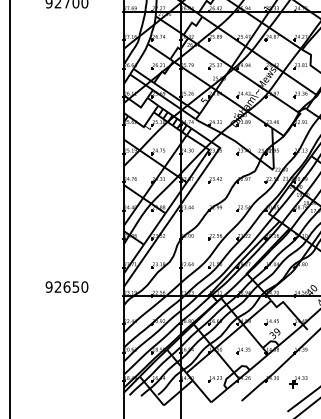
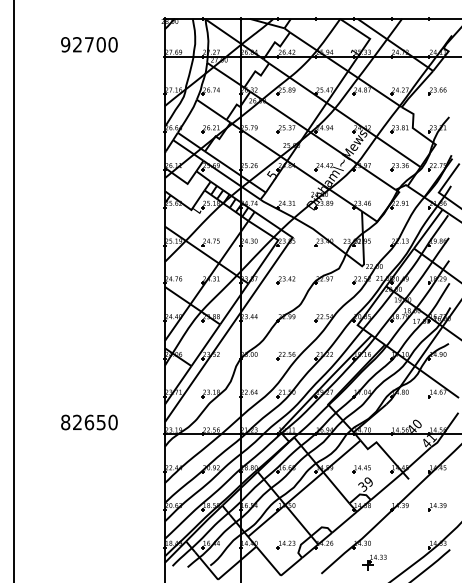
text: (49, 287) -> (65, 422), 92650 -> 82650
part: (243, 351) -> (323, 507), removed
part: (298, 381) -> (374, 562), moved

